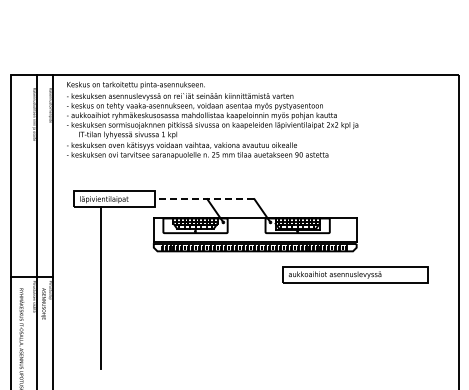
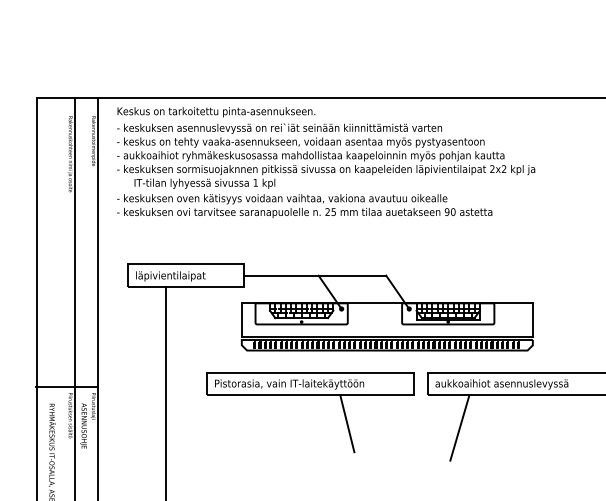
line: (204, 199) -> (314, 276), dashed -> solid
part: (201, 283) -> (310, 396), added
line: (305, 305) -> (459, 428), added

